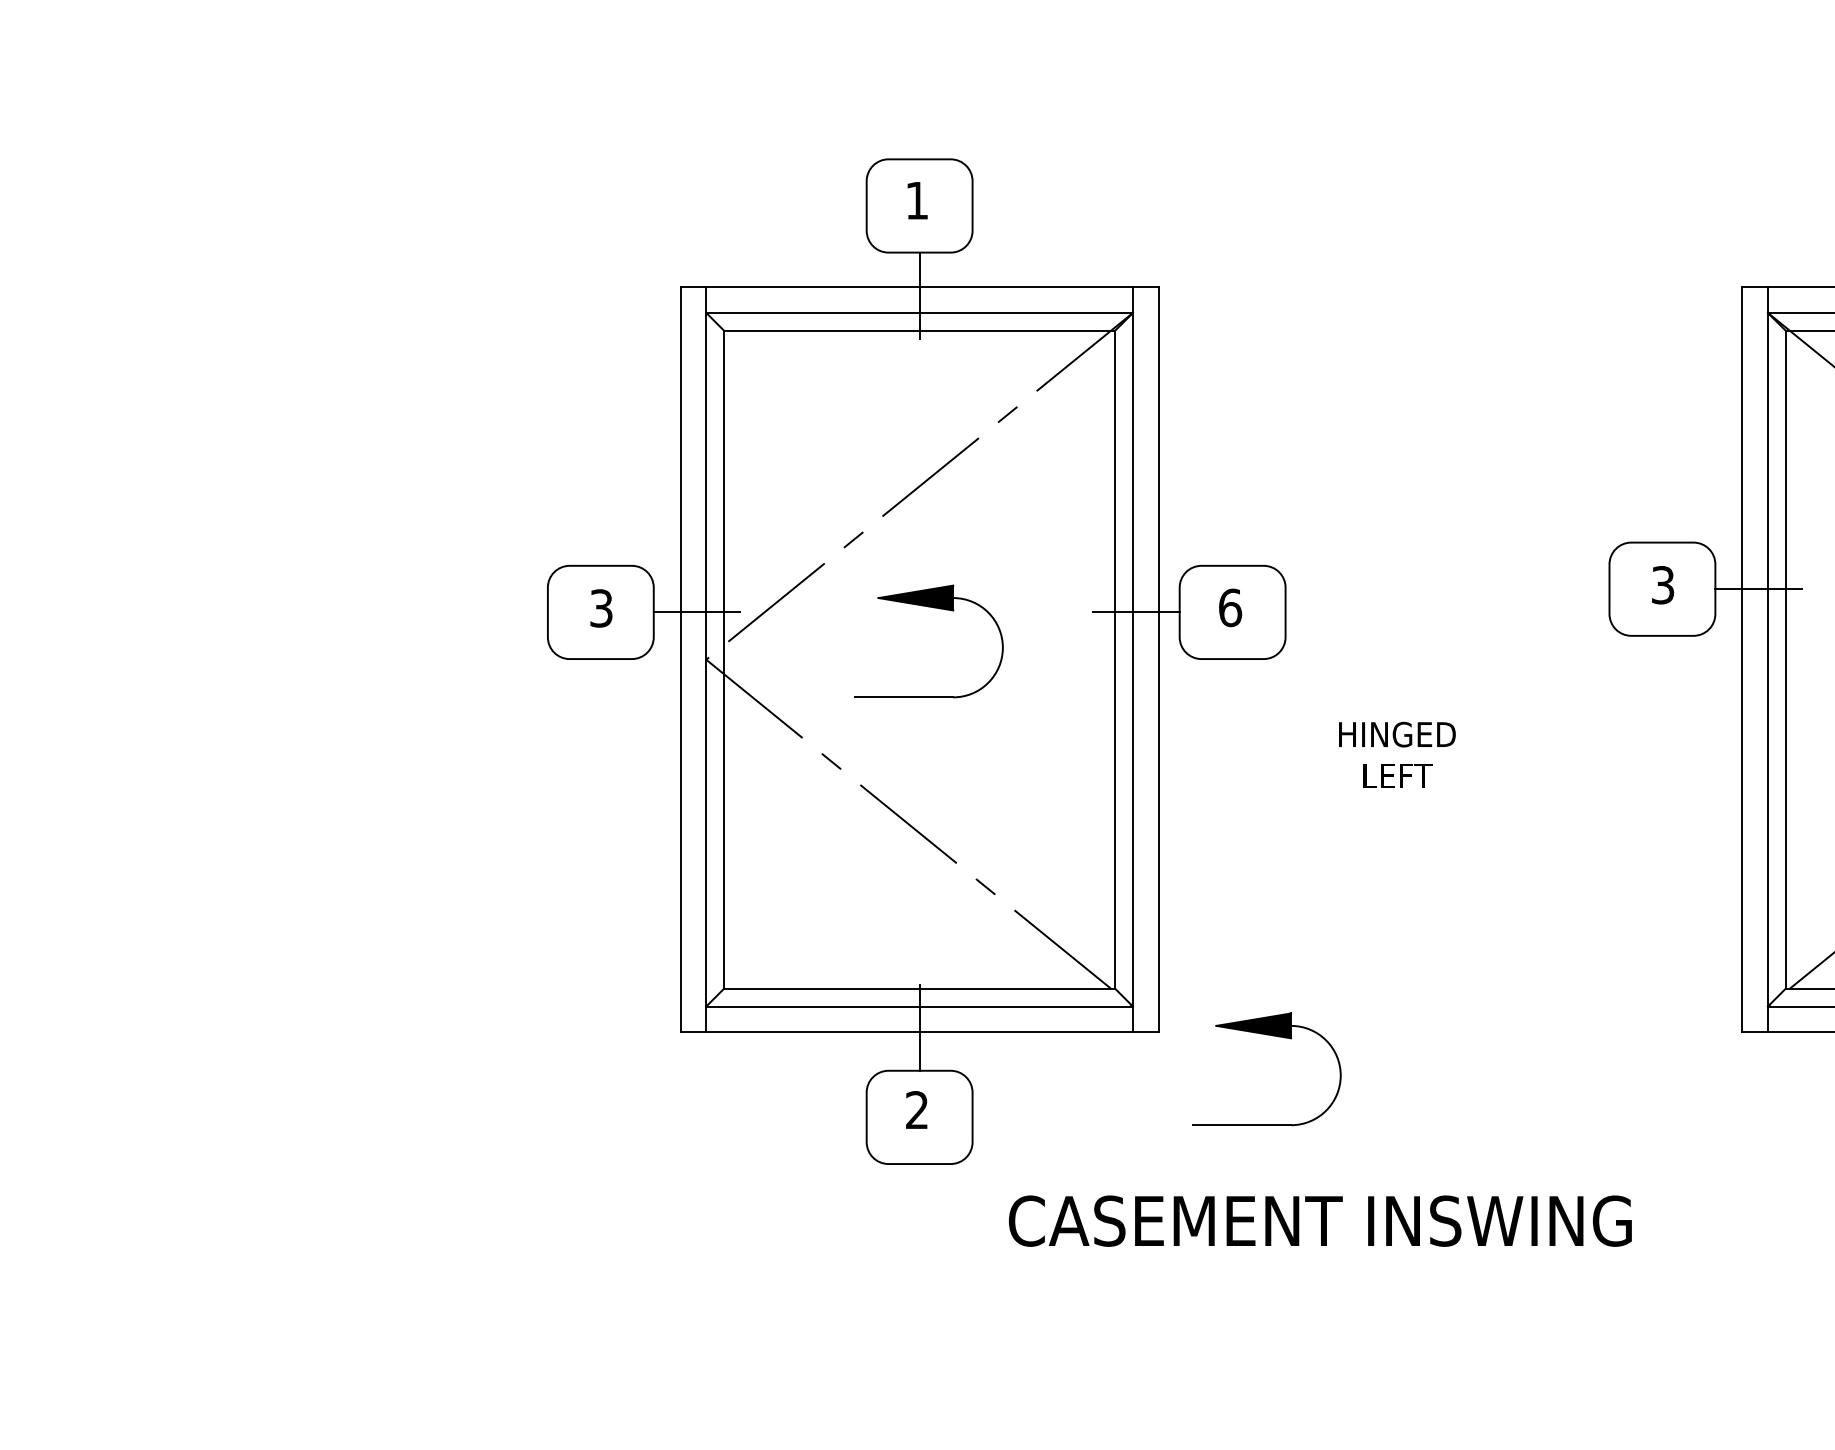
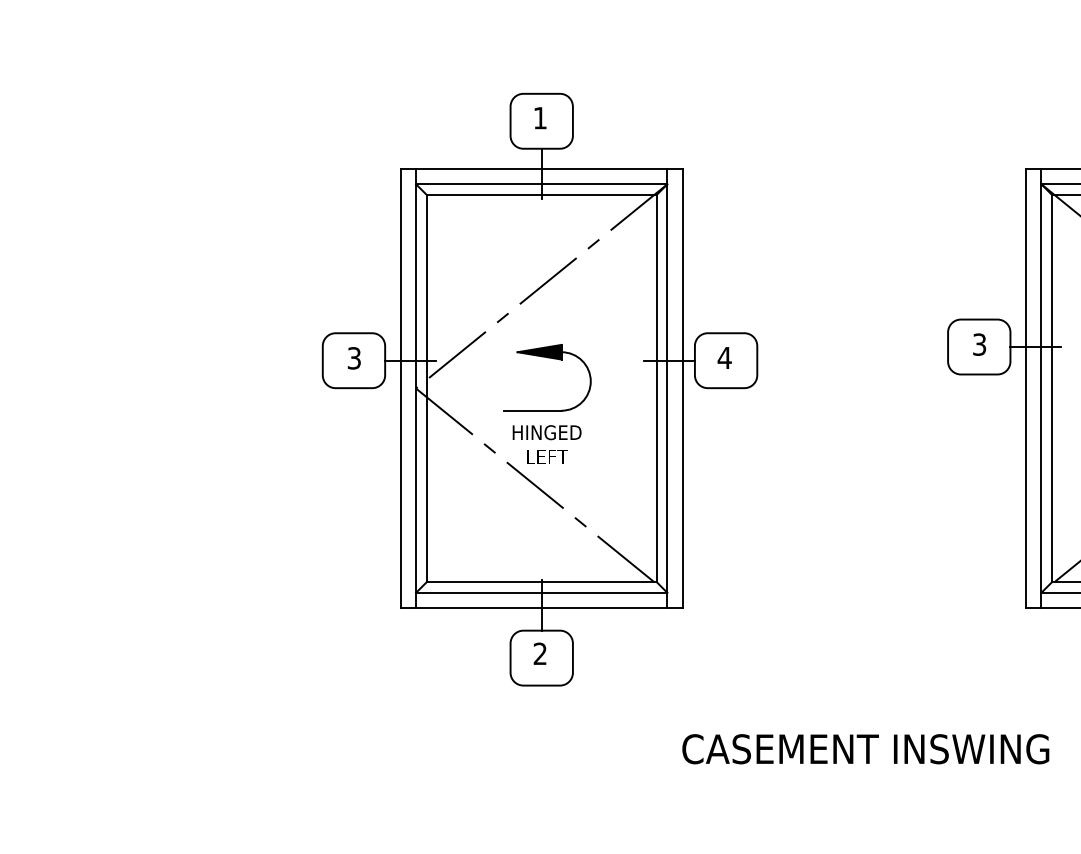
text: (1229, 607) -> (724, 357), 6 -> 4
text: (1396, 754) -> (546, 444), moved
part: (1277, 1038) -> (752, 611), removed
text: (1319, 1221) -> (865, 749), moved

